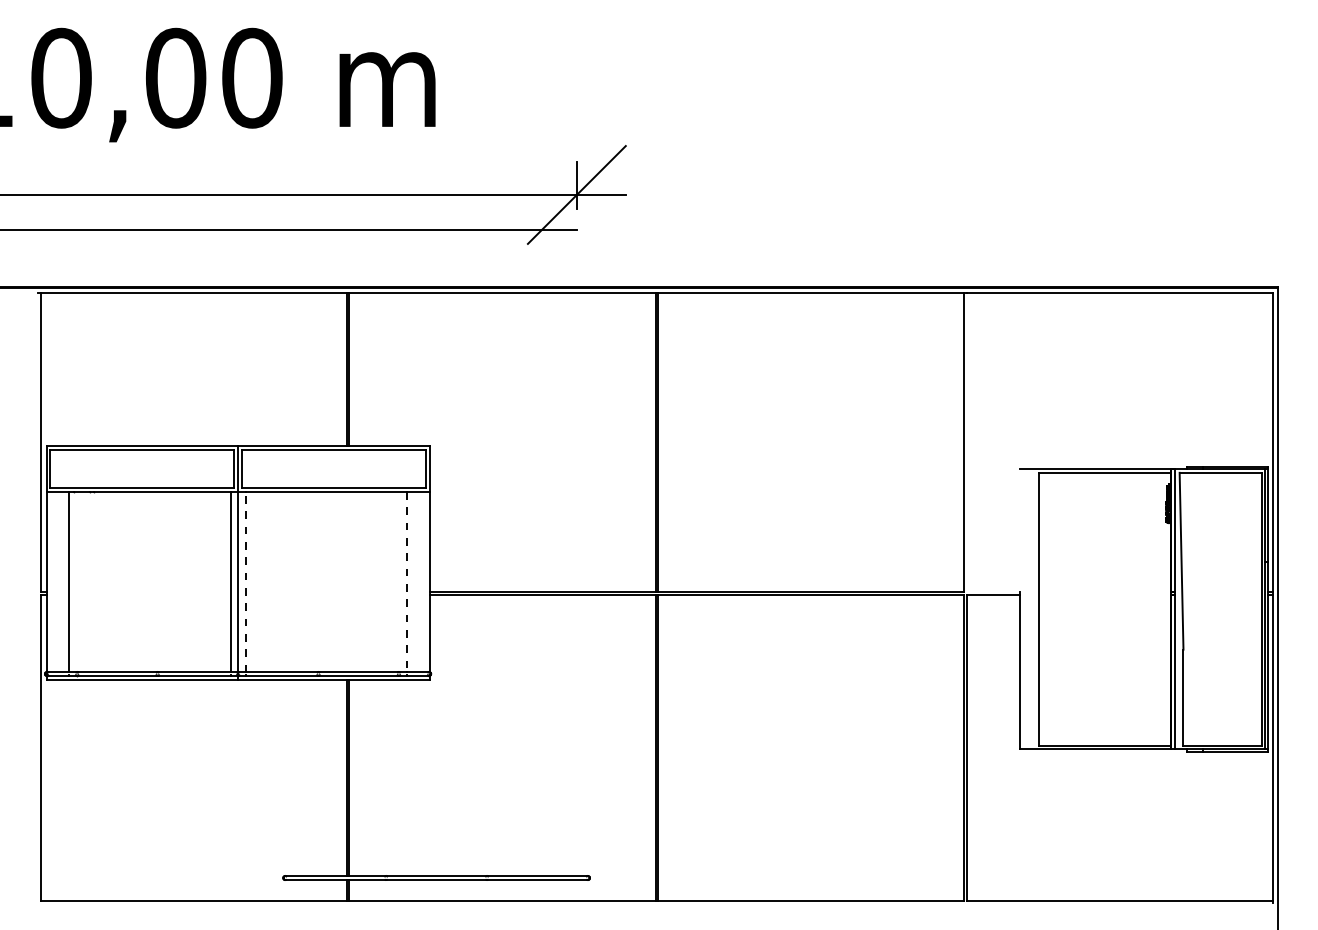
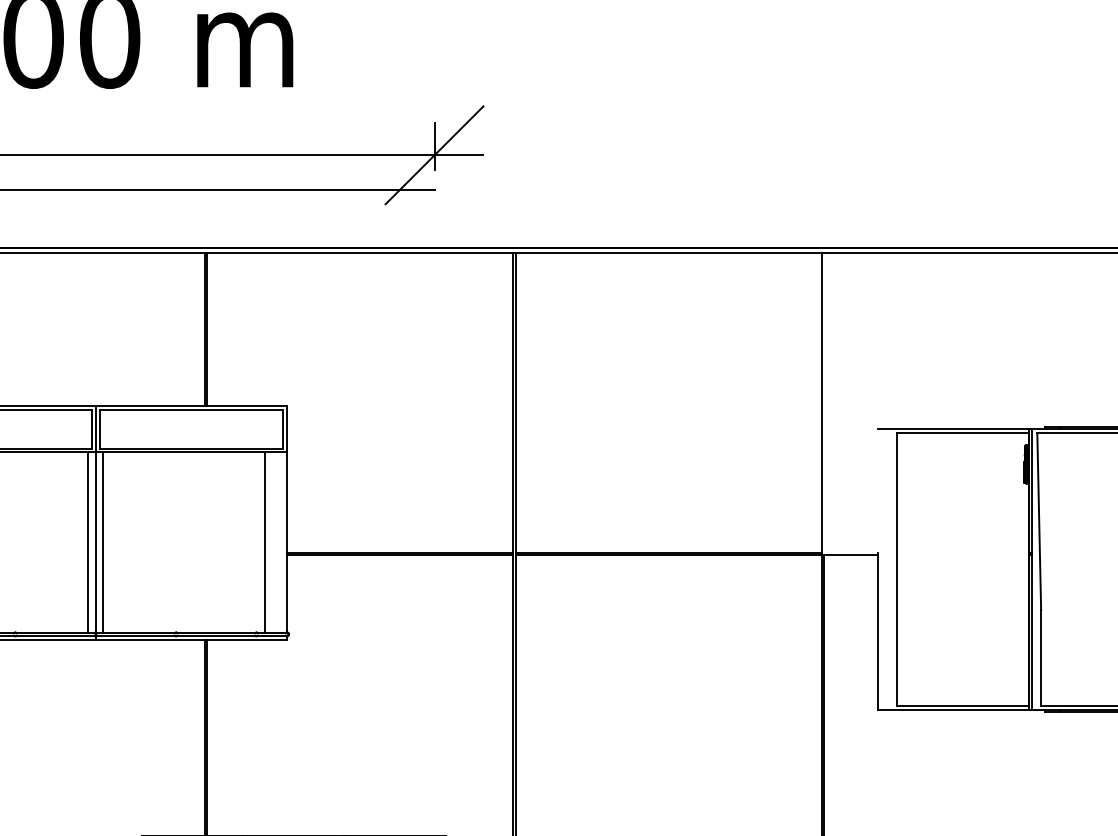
line: (245, 581) -> (103, 541), dashed -> solid
line: (407, 582) -> (265, 542), dashed -> solid

